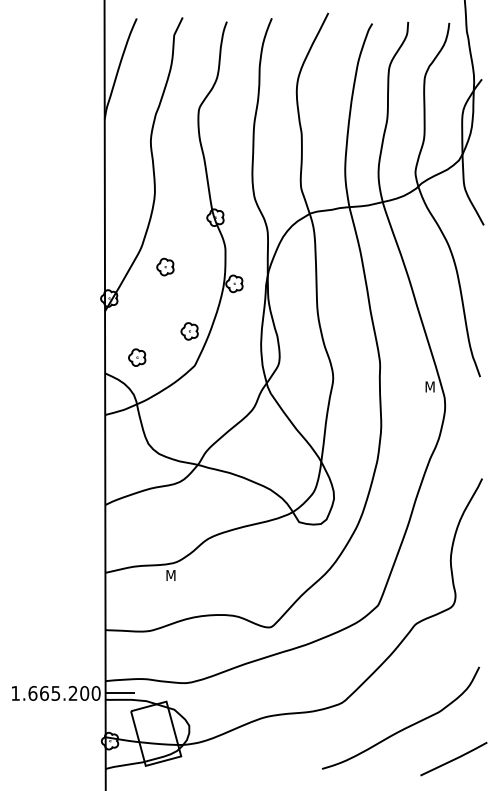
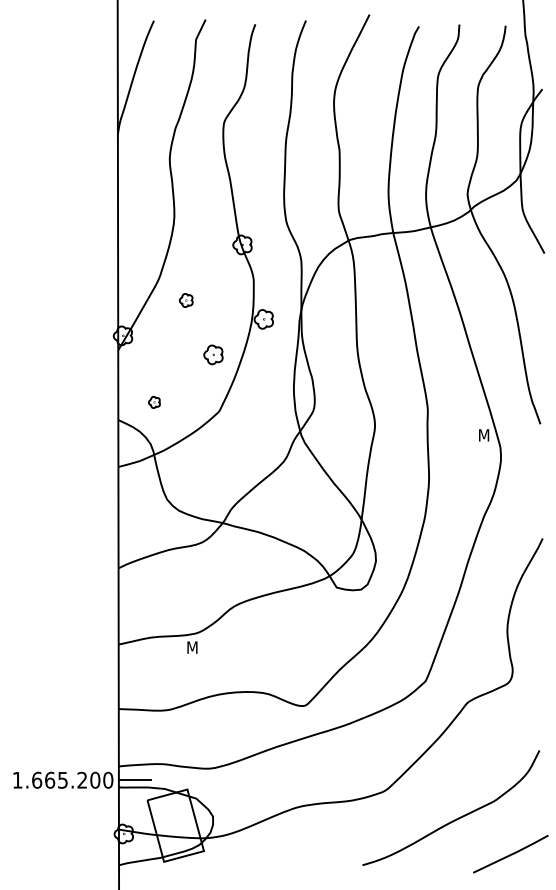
part: (165, 267) -> (186, 300), size x0.7
part: (189, 331) -> (213, 354), moved
part: (137, 357) -> (154, 402), size x0.6

